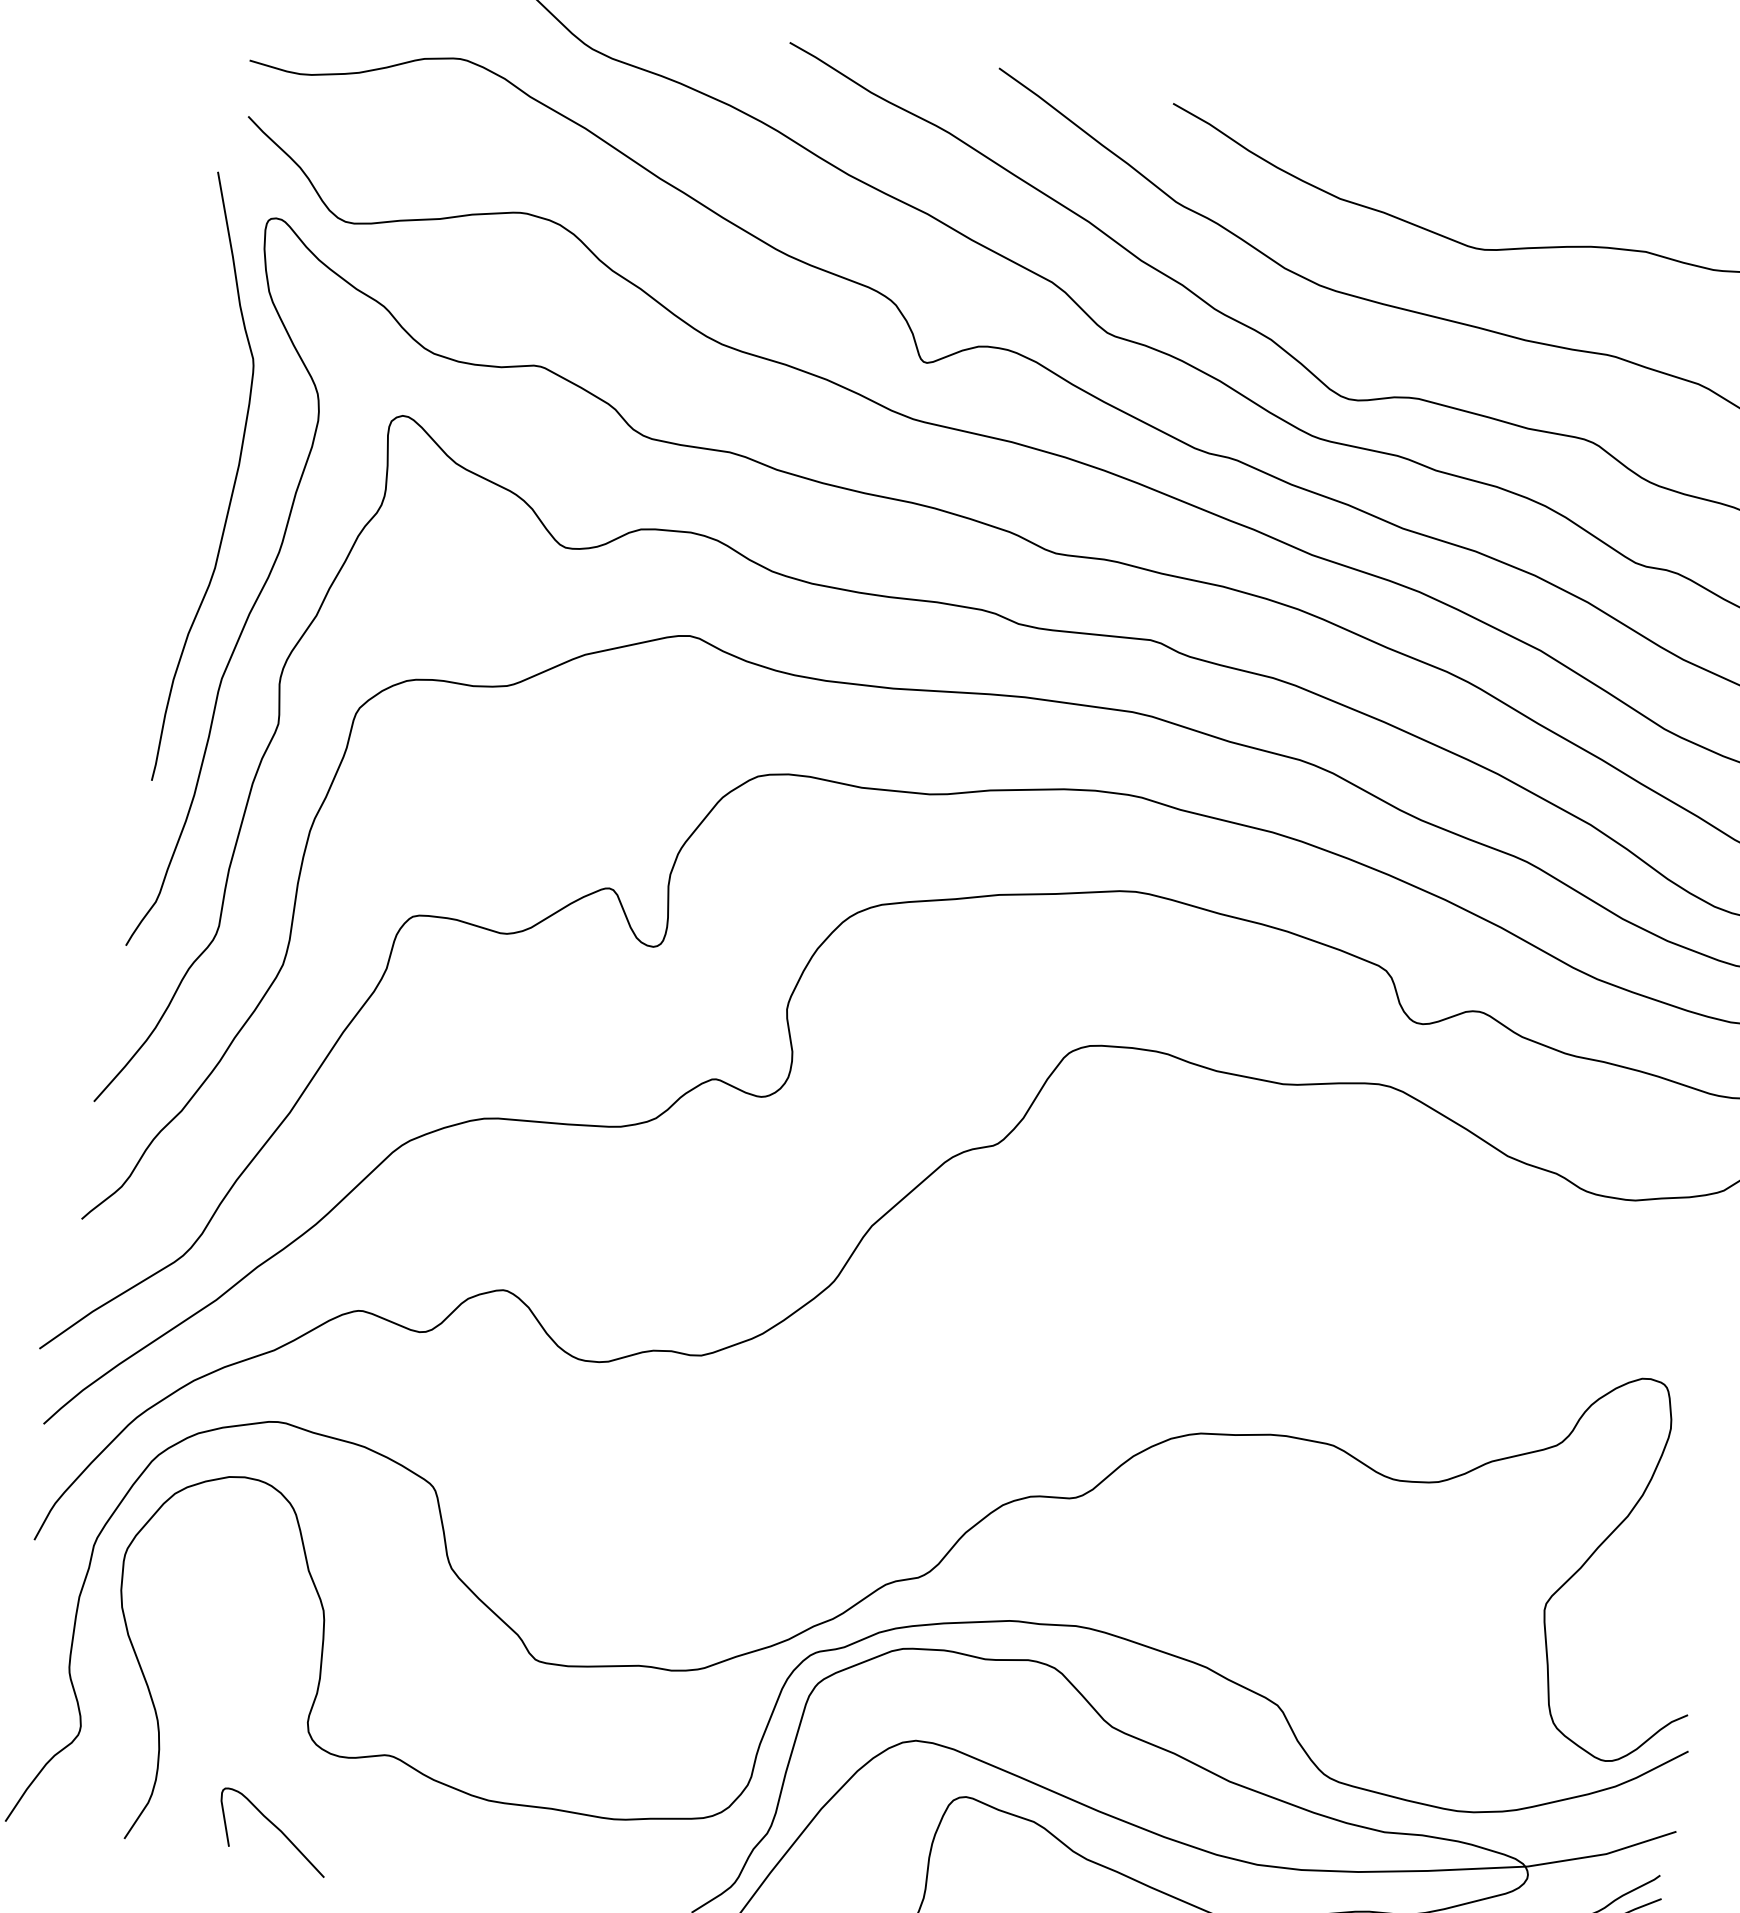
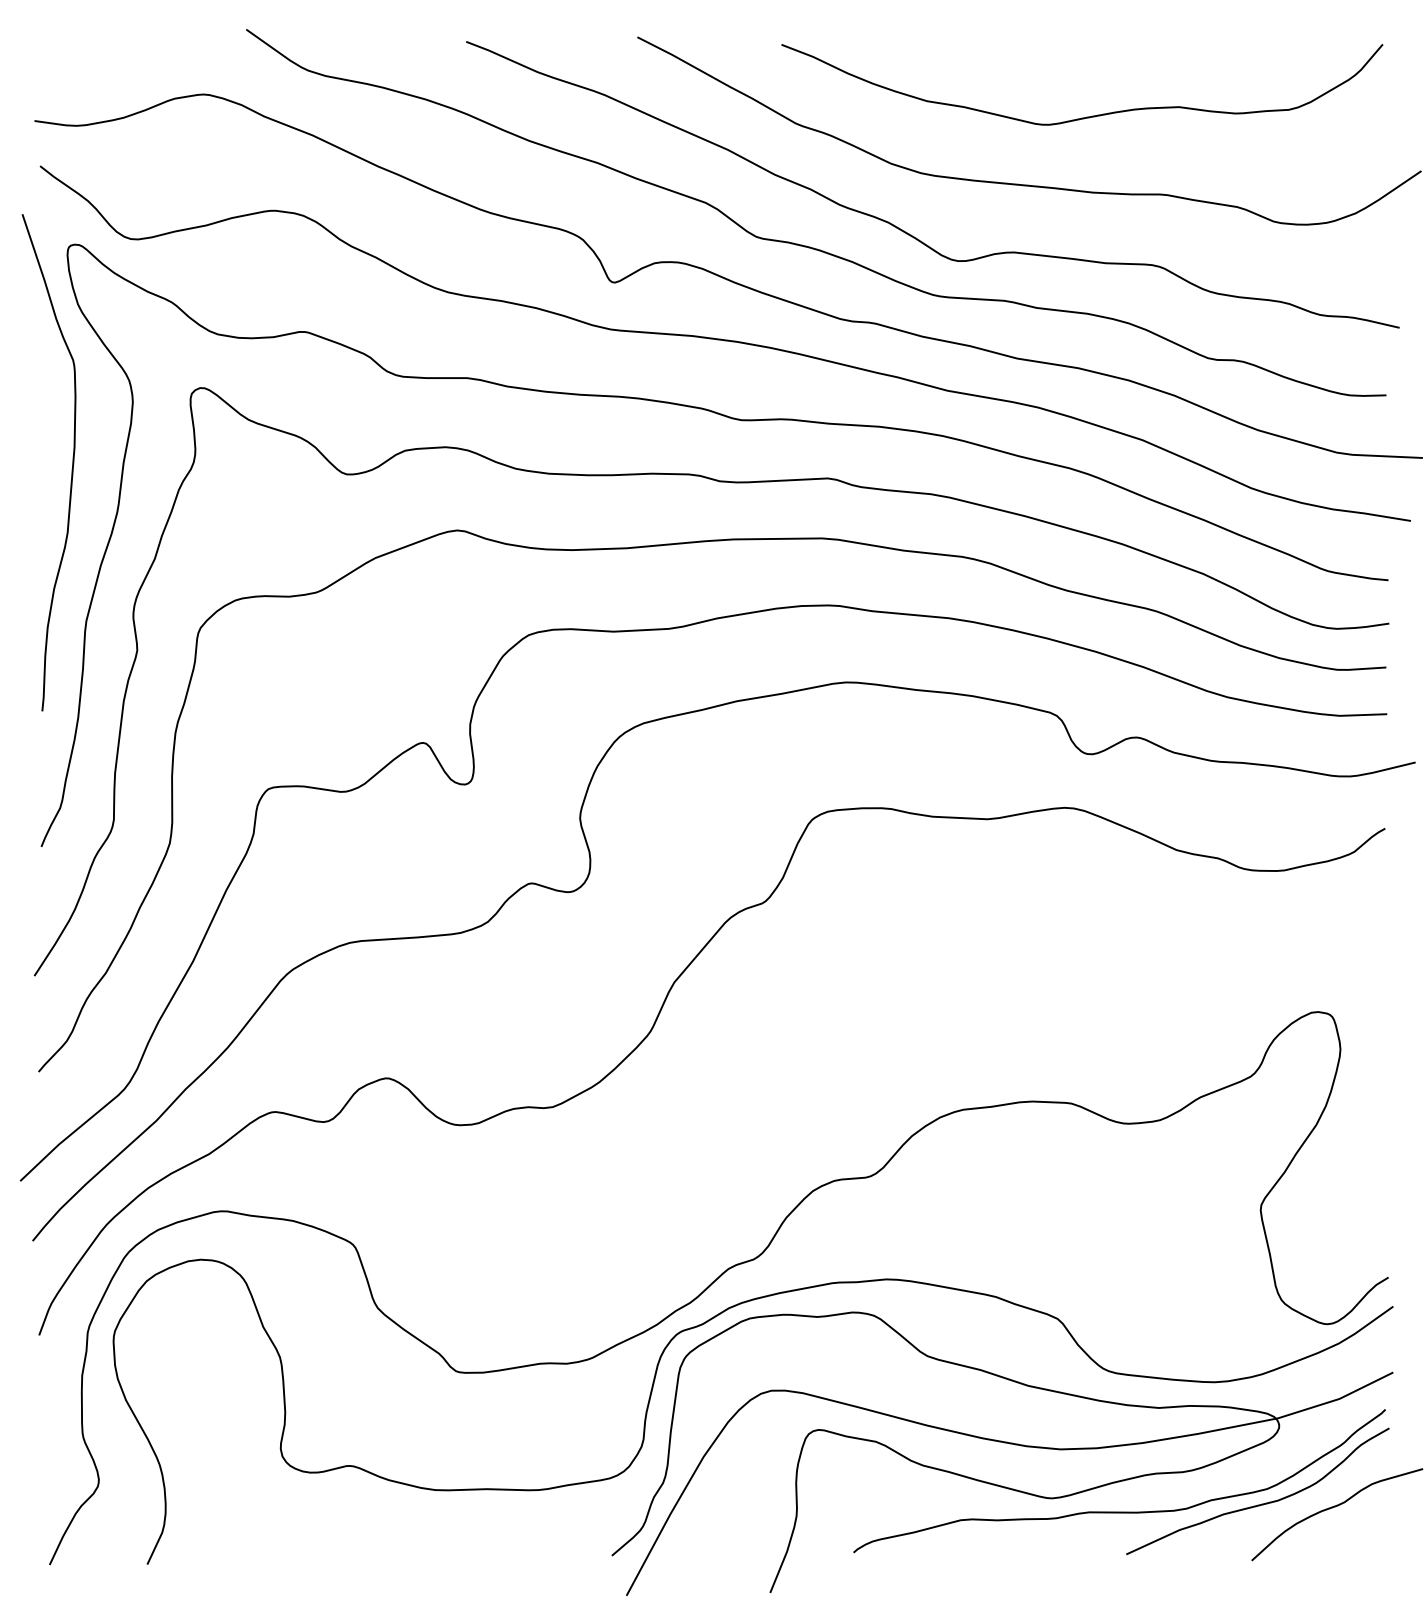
curve: (276, 1829) -> (268, 1538), removed

